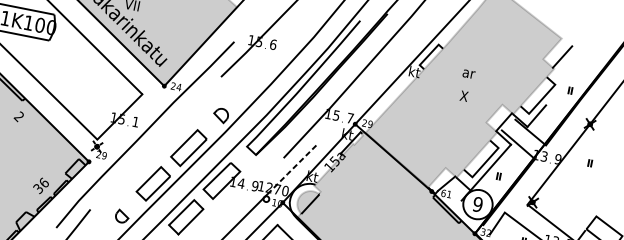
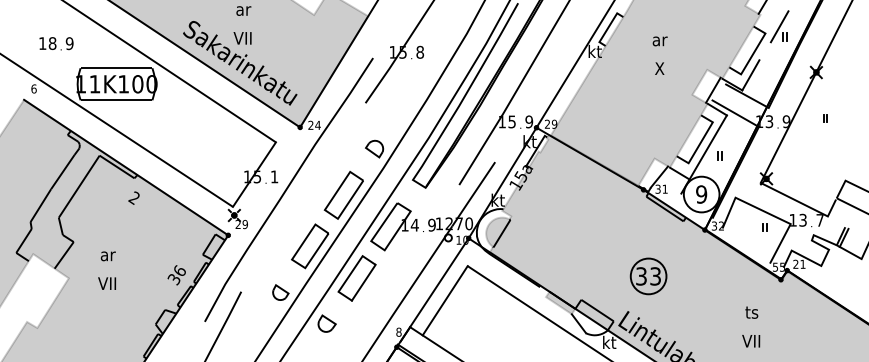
text: (273, 44) -> (420, 51), 6 -> 8
line: (567, 81) -> (779, 26), added
text: (350, 118) -> (529, 121), 7 -> 9
line: (293, 168) -> (473, 194), dashed -> solid
text: (443, 192) -> (657, 188), 61 -> 31

